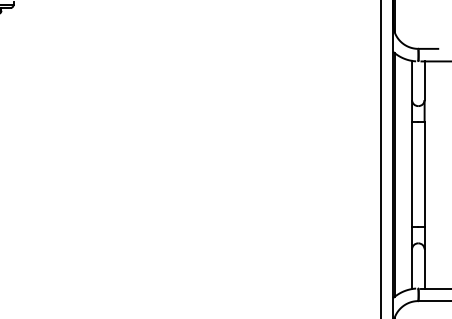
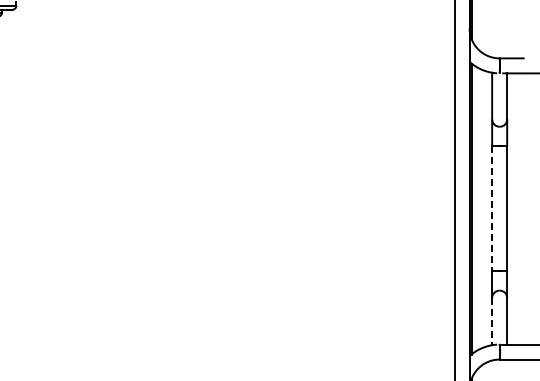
line: (412, 175) -> (492, 209), solid -> dashed
line: (412, 269) -> (492, 321), solid -> dashed

